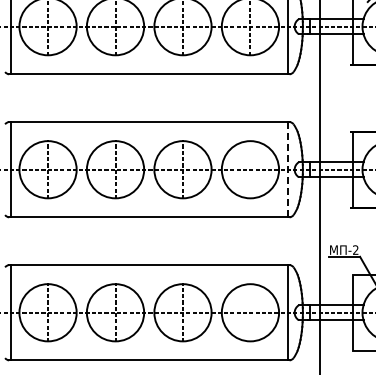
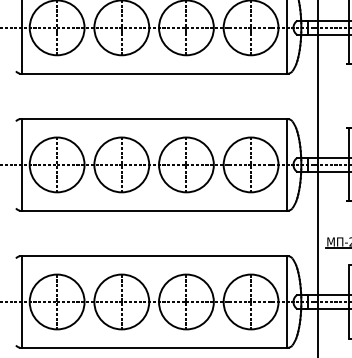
line: (250, 169) -> (251, 164), added
line: (287, 169) -> (286, 164), dashed -> solid
line: (250, 312) -> (251, 301), added

